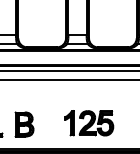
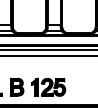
part: (89, 122) -> (48, 86), moved

